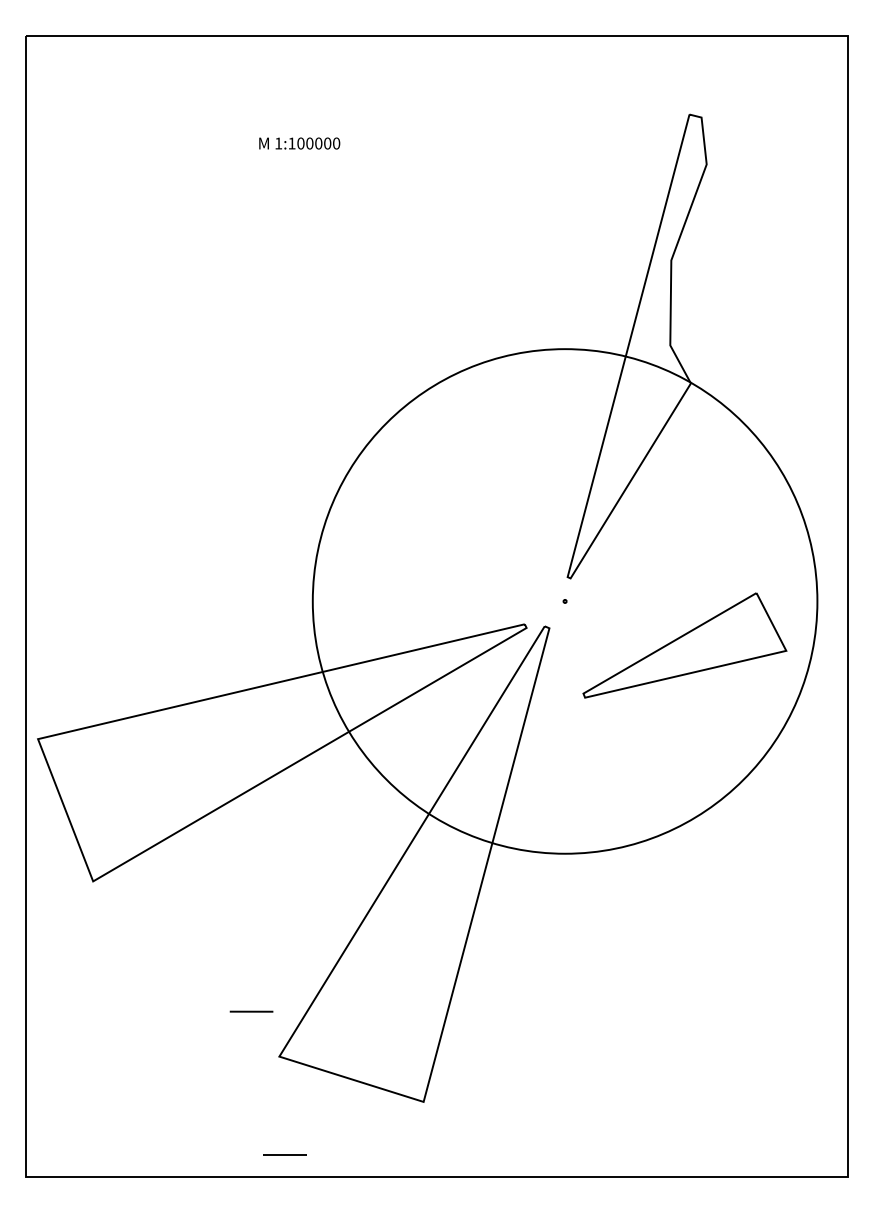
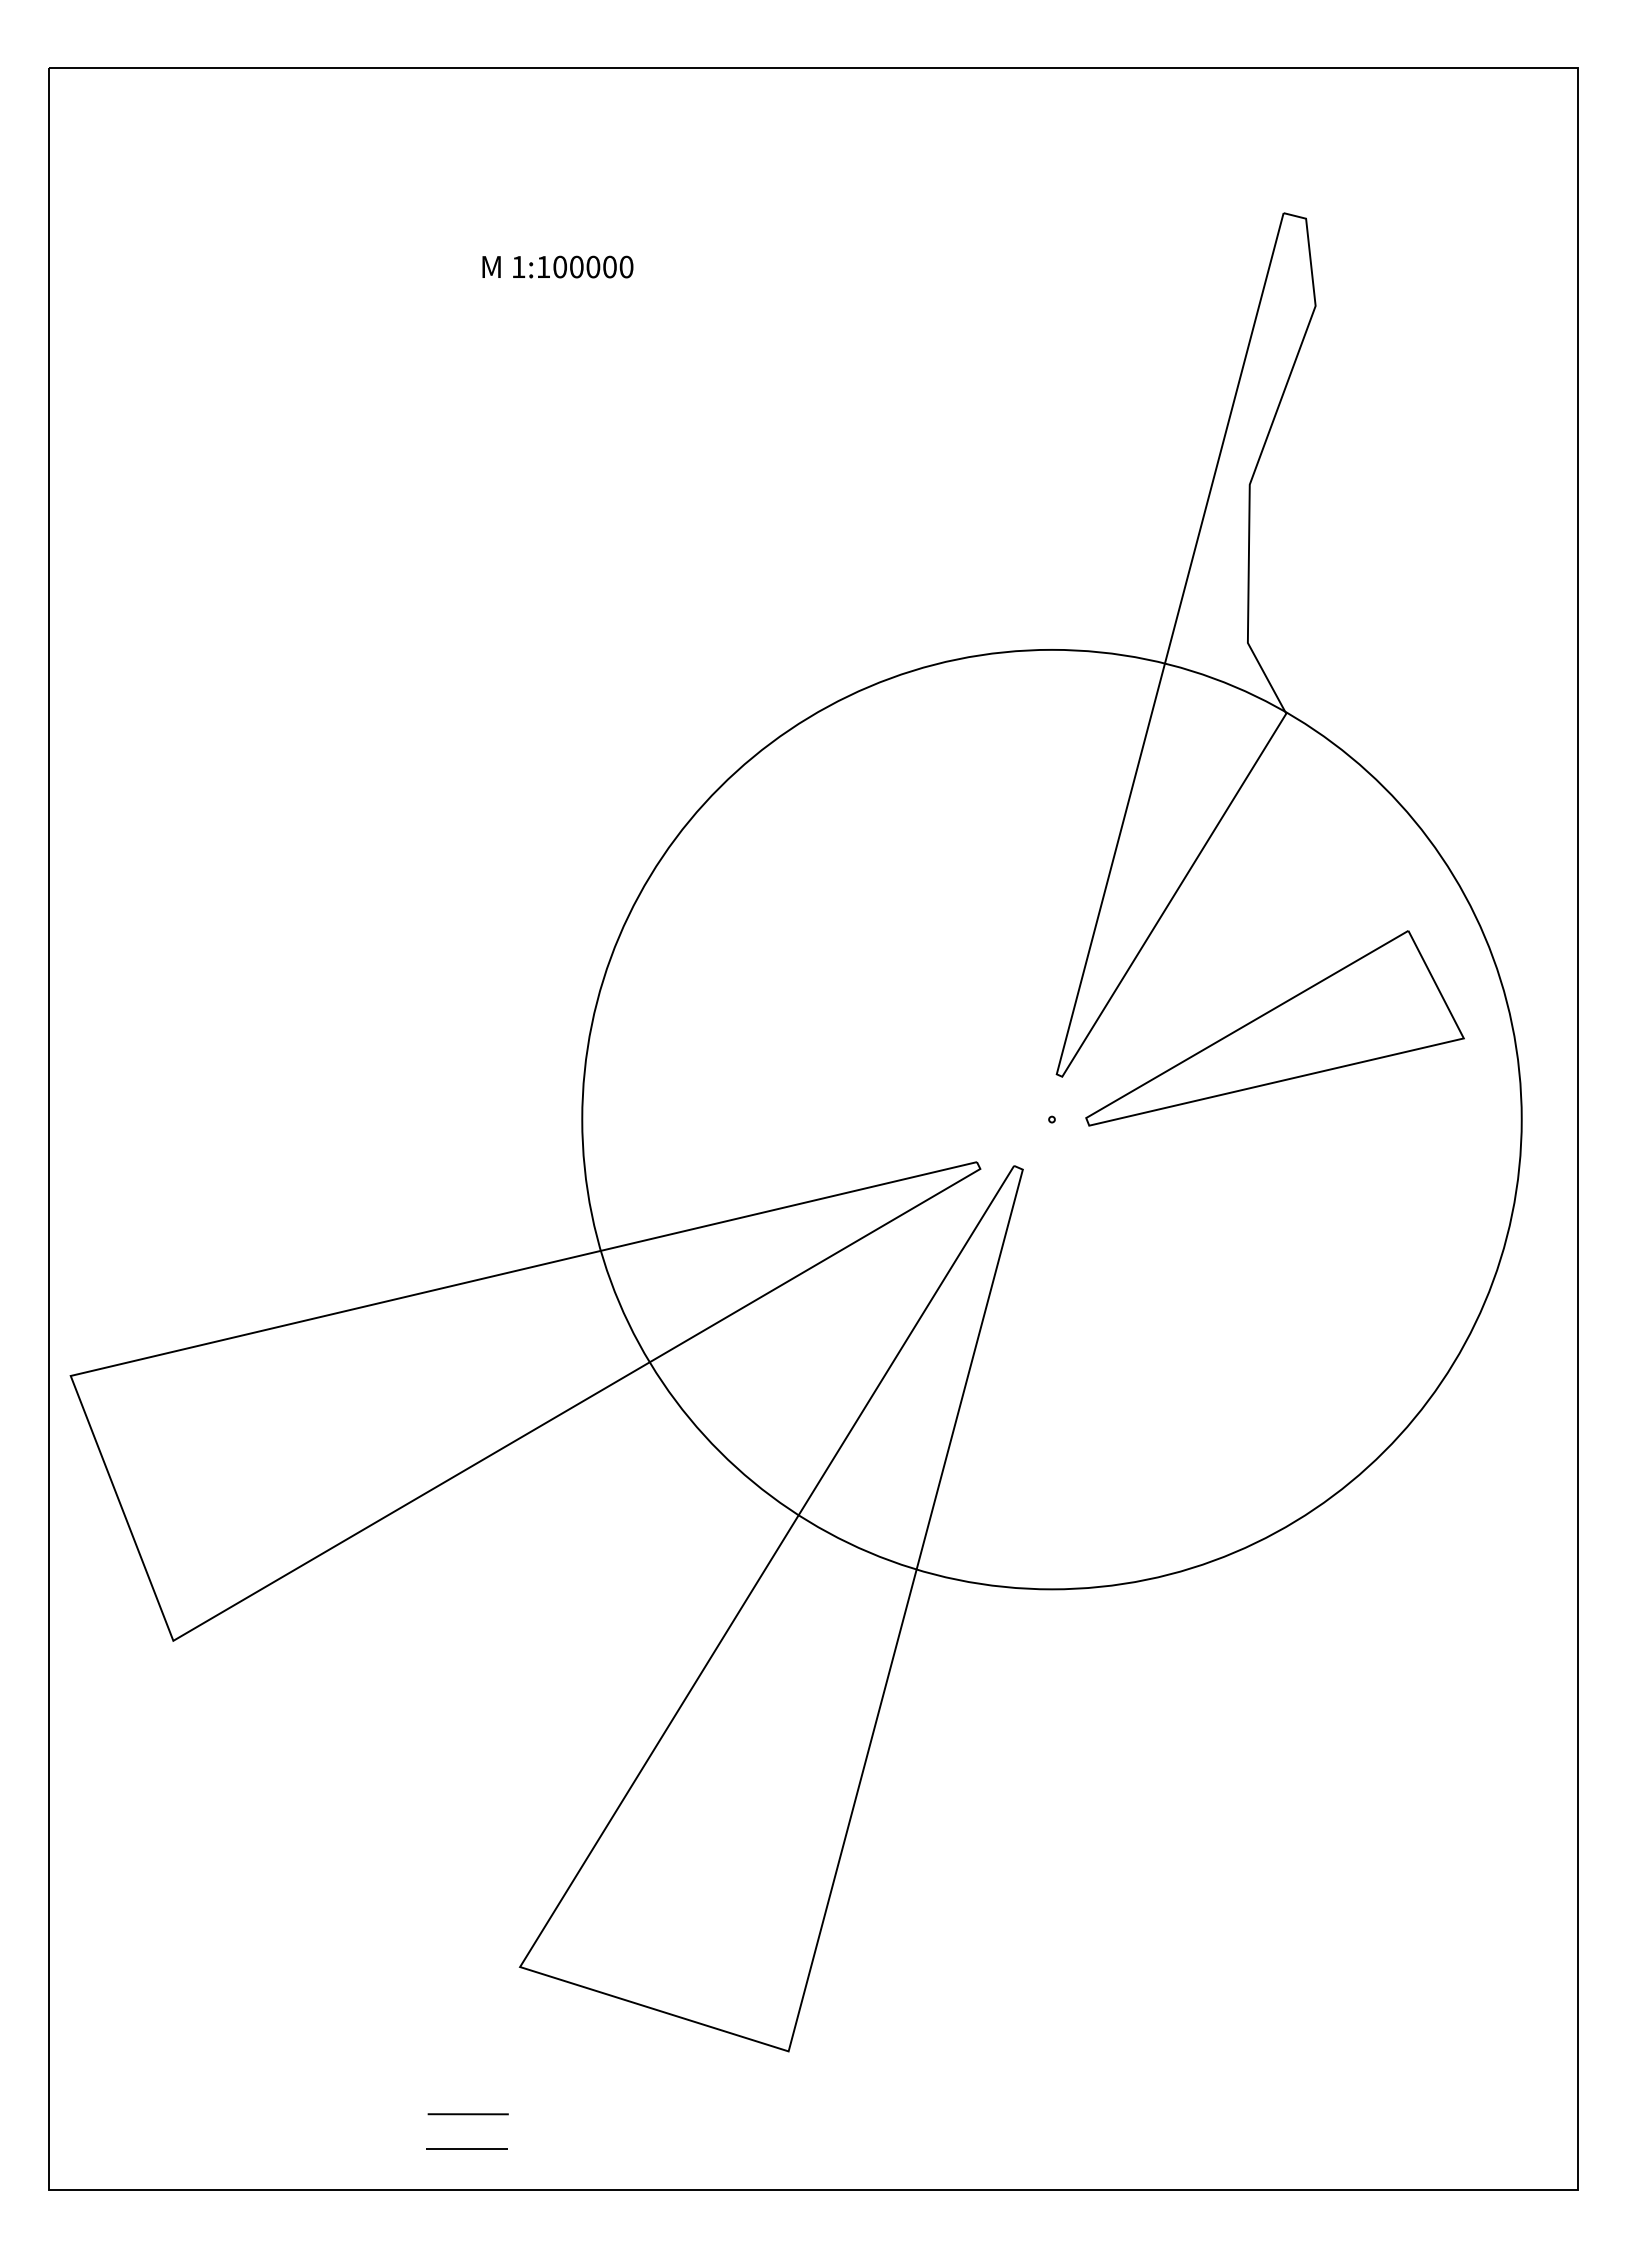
part: (684, 645) -> (1274, 1028), moved
line: (251, 1011) -> (468, 2113), moved
line: (284, 1154) -> (466, 2149), moved

